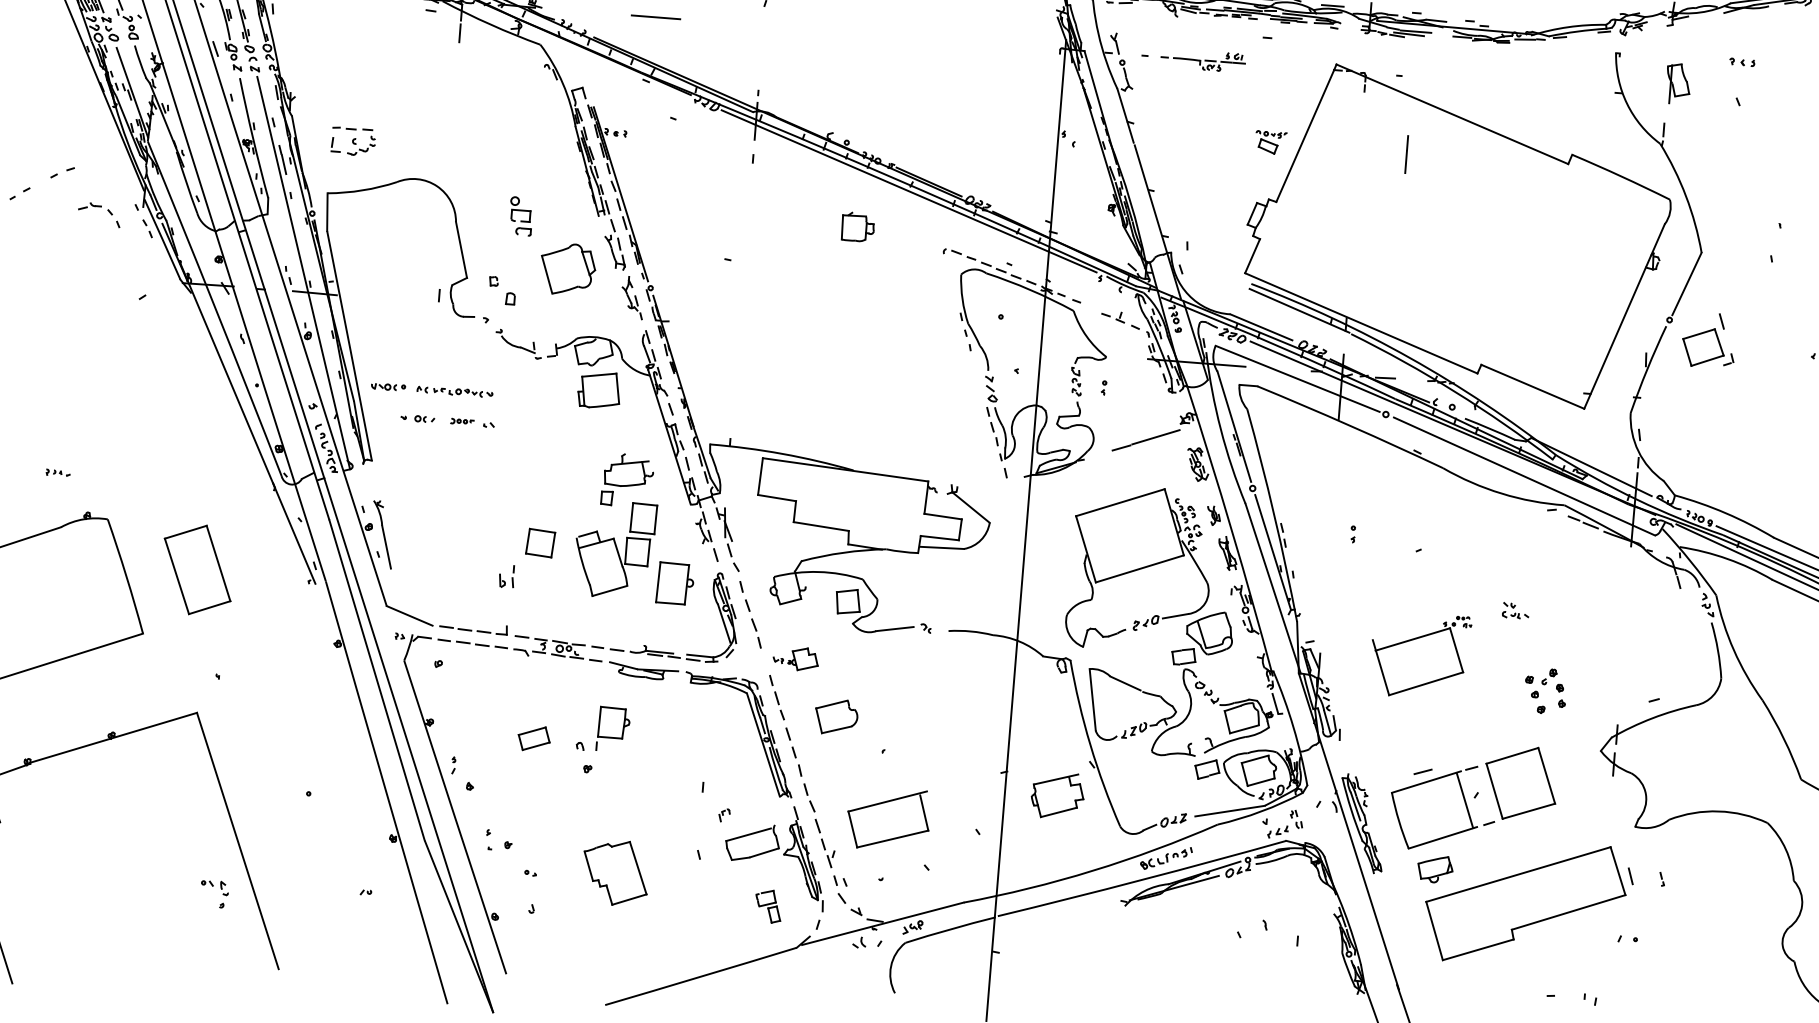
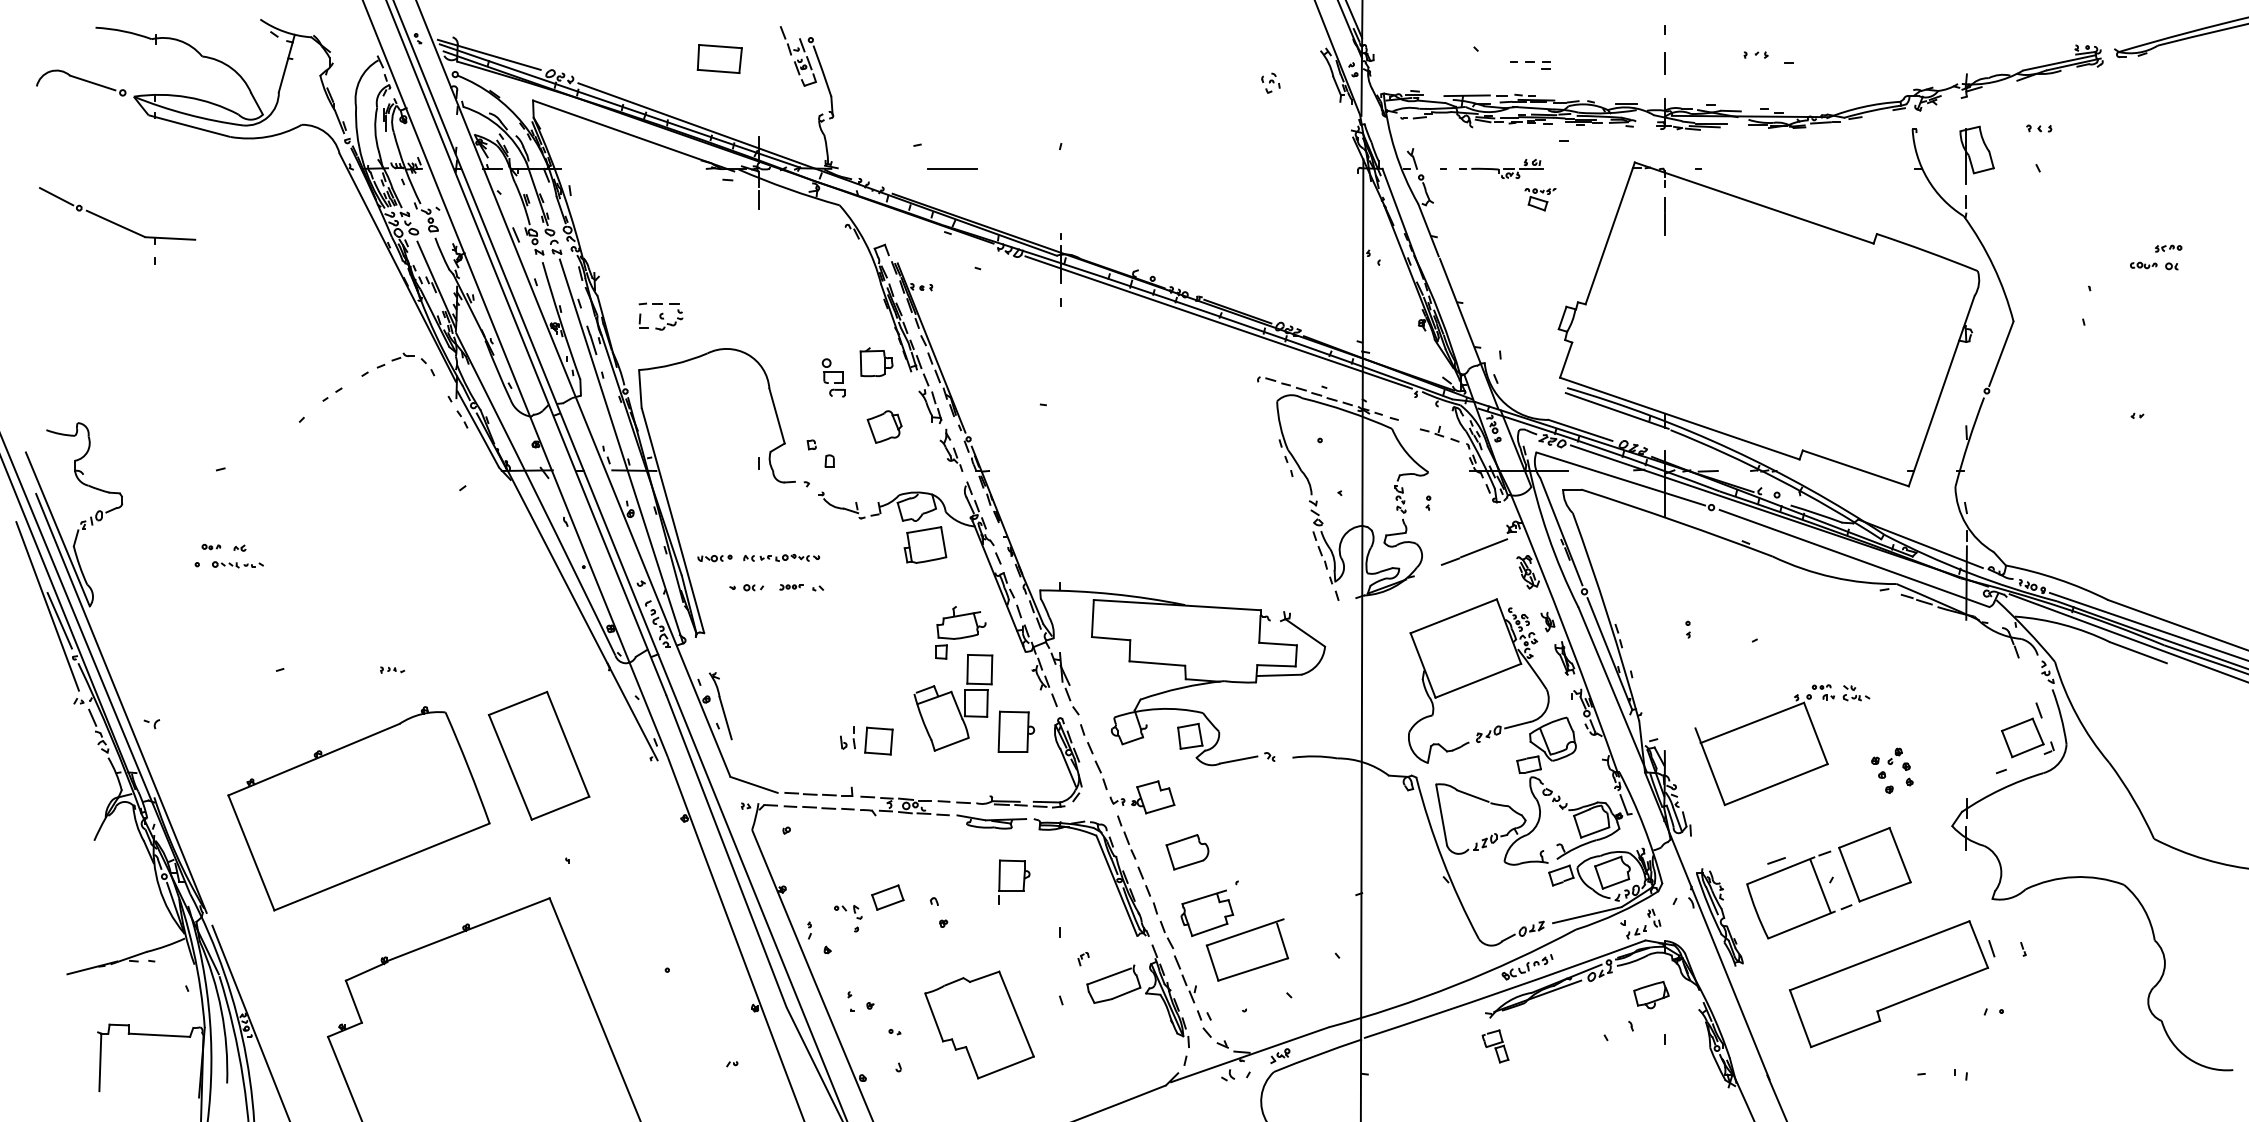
part: (1677, 83) -> (1976, 154), size x1.43
part: (1270, 142) -> (1540, 199), moved
line: (1406, 154) -> (1664, 216), moved
part: (100, 206) -> (413, 356), moved
part: (857, 227) -> (876, 362), moved
part: (567, 268) -> (884, 426), size x0.62
part: (1708, 340) -> (2027, 730), moved
part: (540, 542) -> (878, 740), moved
part: (197, 569) -> (538, 755), size x1.43
part: (1420, 655) -> (1764, 745), size x1.43
part: (795, 658) -> (1142, 797), size x1.43
part: (613, 728) -> (1014, 881), moved
part: (1058, 794) -> (1207, 912), moved
part: (1435, 869) -> (1651, 995), moved
part: (615, 872) -> (979, 1024), size x1.67
part: (213, 886) -> (846, 911), moved
part: (768, 906) -> (1495, 1046), moved

